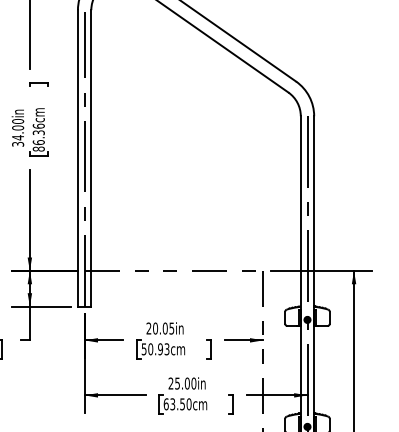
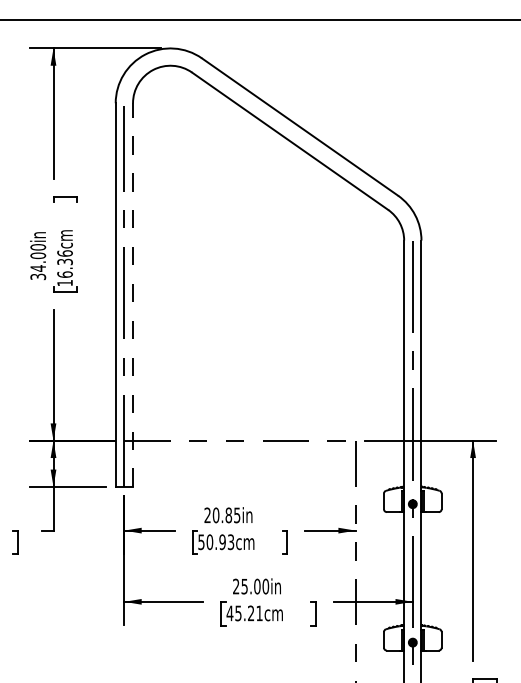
text: (38, 148) -> (64, 282), 86.36cm -> 16.36cm
line: (91, 158) -> (133, 295), solid -> dashed
text: (165, 327) -> (228, 514), 20.05in -> 20.85in
text: (177, 404) -> (244, 613), 63.50cm -> 45.21cm

